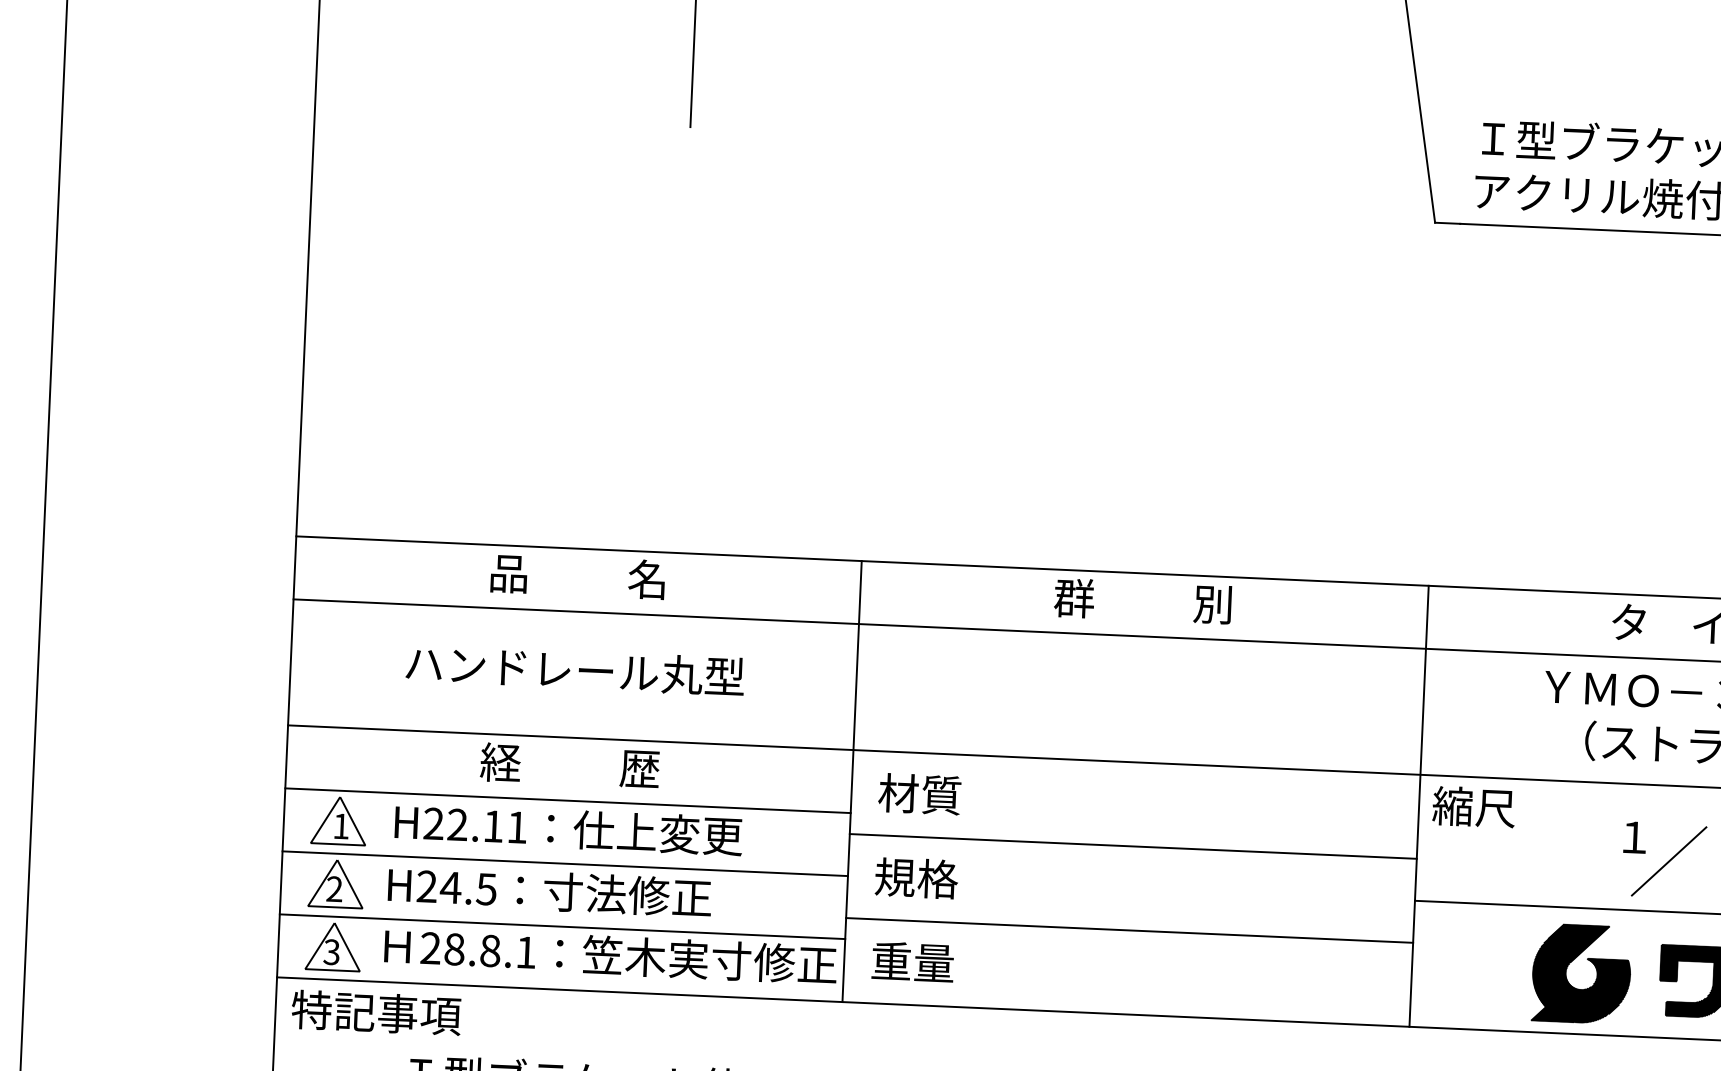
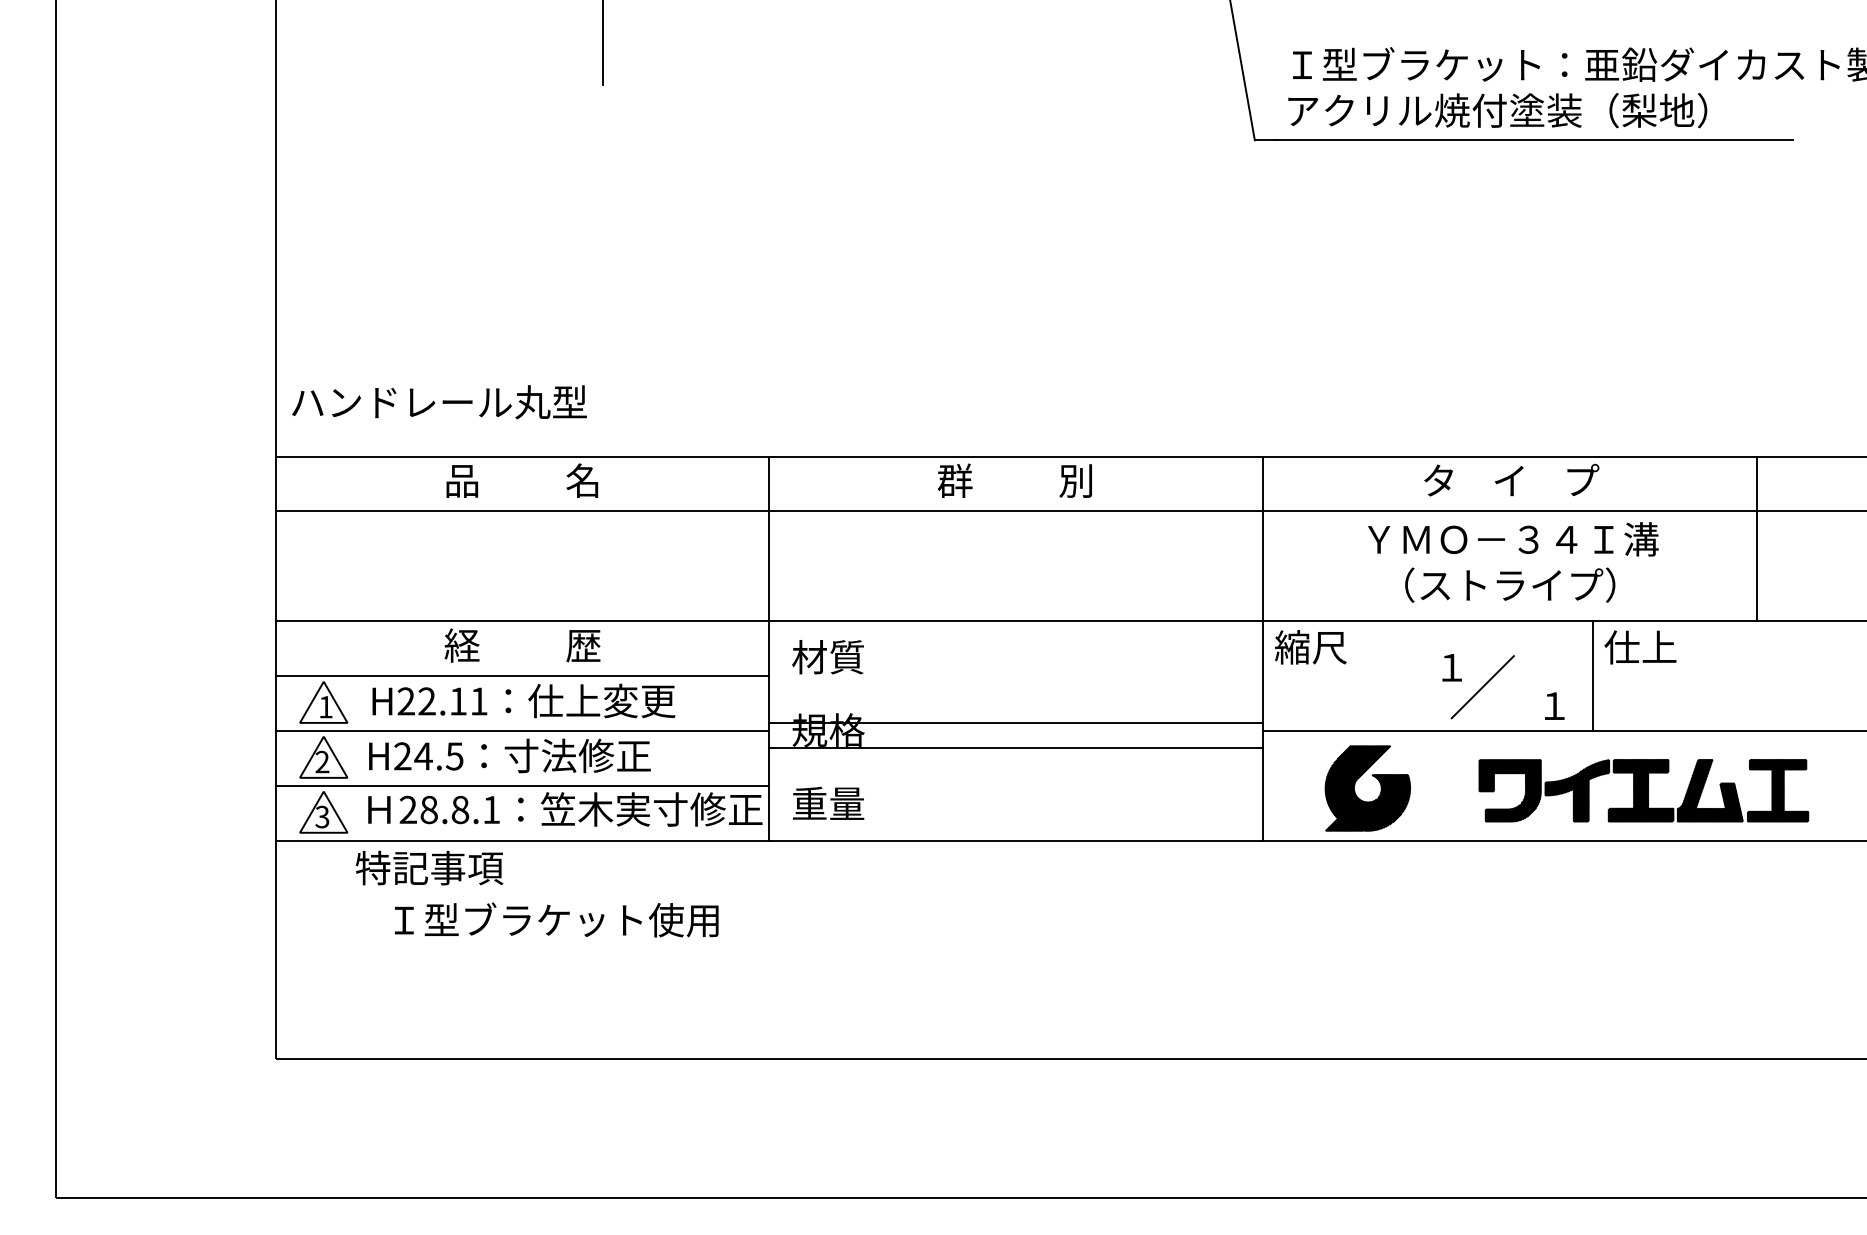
text: (575, 670) -> (439, 402), moved
line: (1132, 846) -> (1015, 747), moved
line: (1129, 930) -> (1015, 722), moved
part: (1567, 969) -> (1355, 785), moved
text: (376, 1012) -> (429, 867), moved

